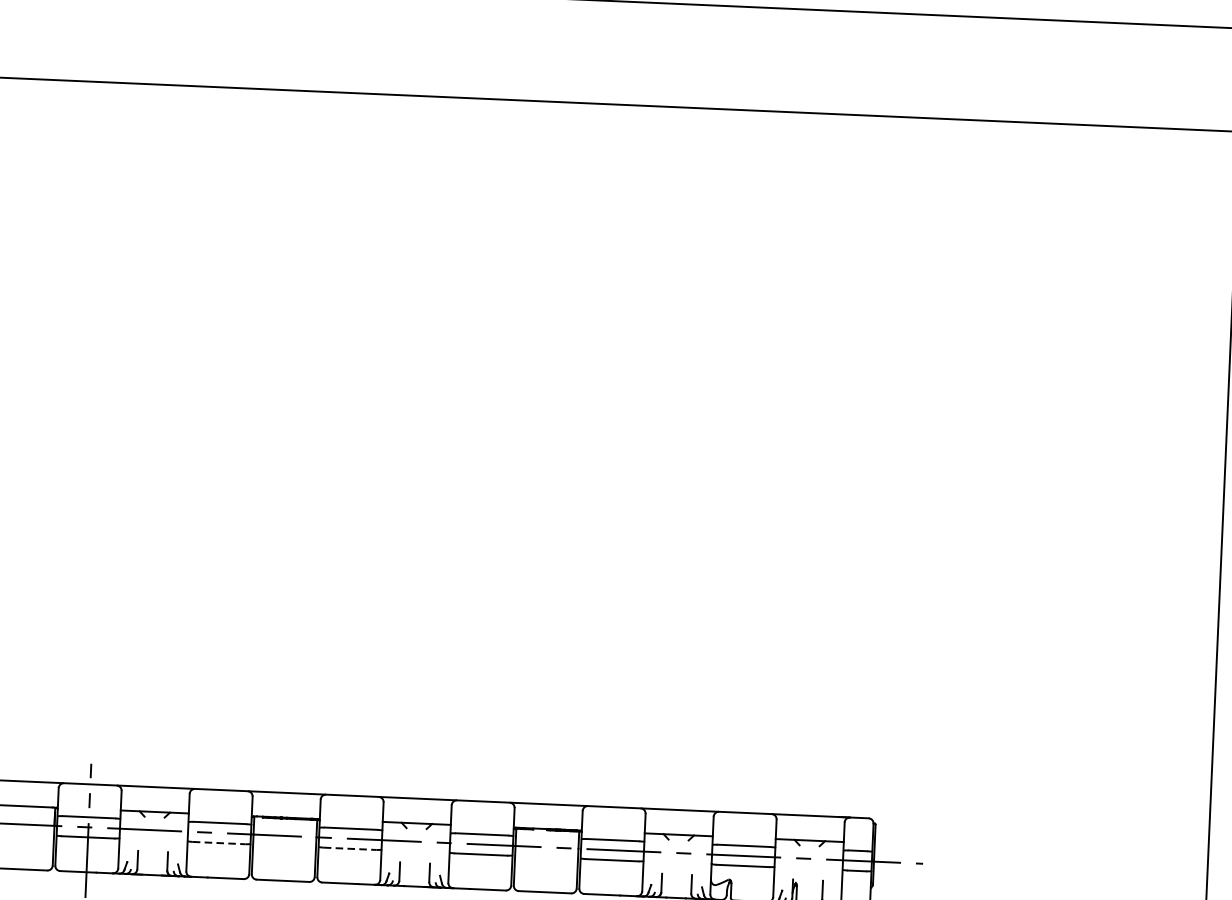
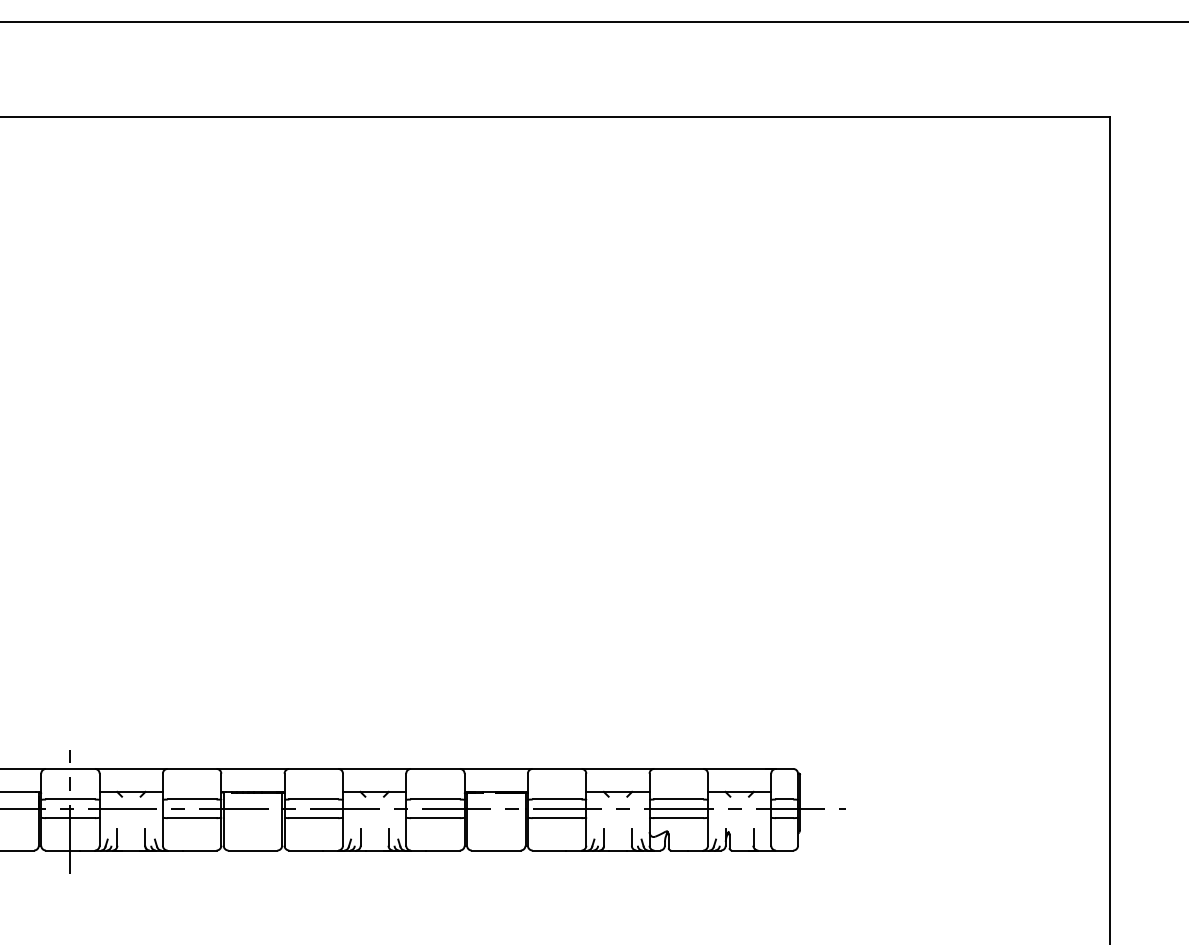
line: (219, 843) -> (192, 818), dashed -> solid
line: (350, 849) -> (314, 818), dashed -> solid

